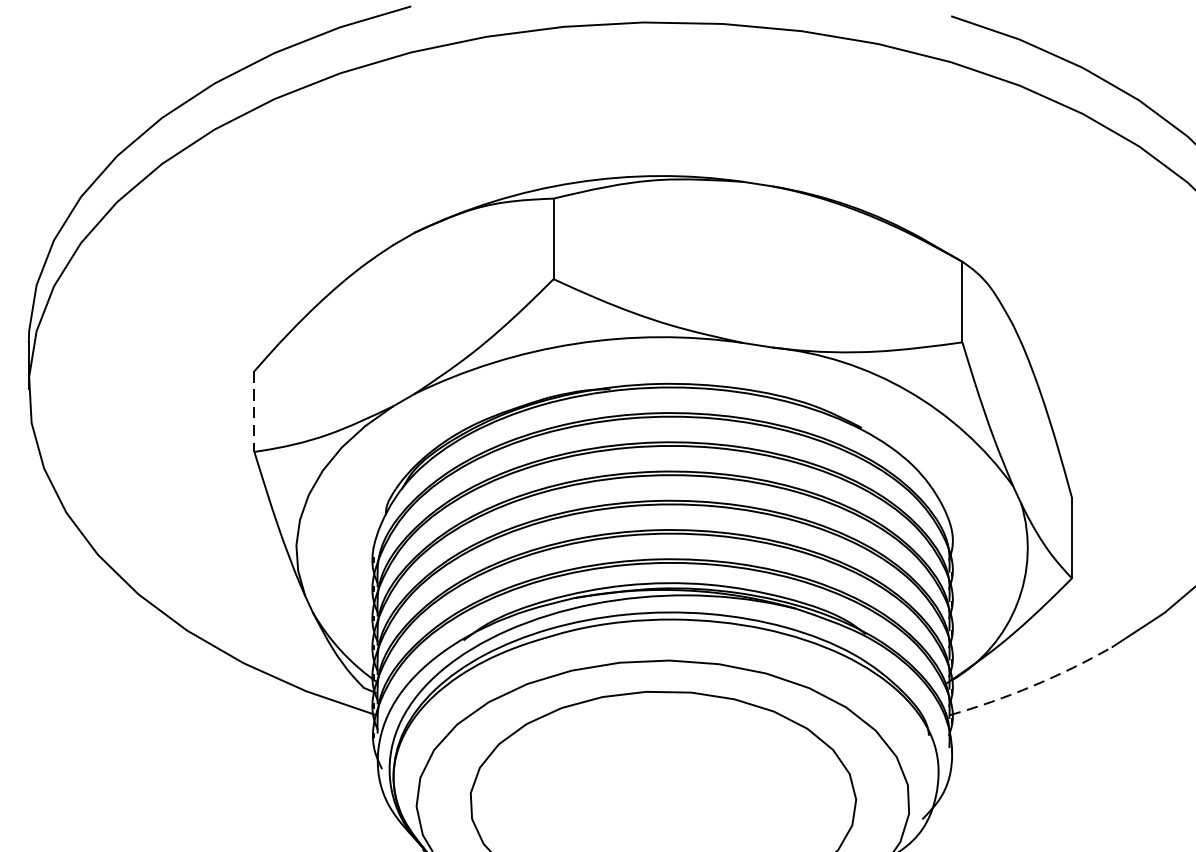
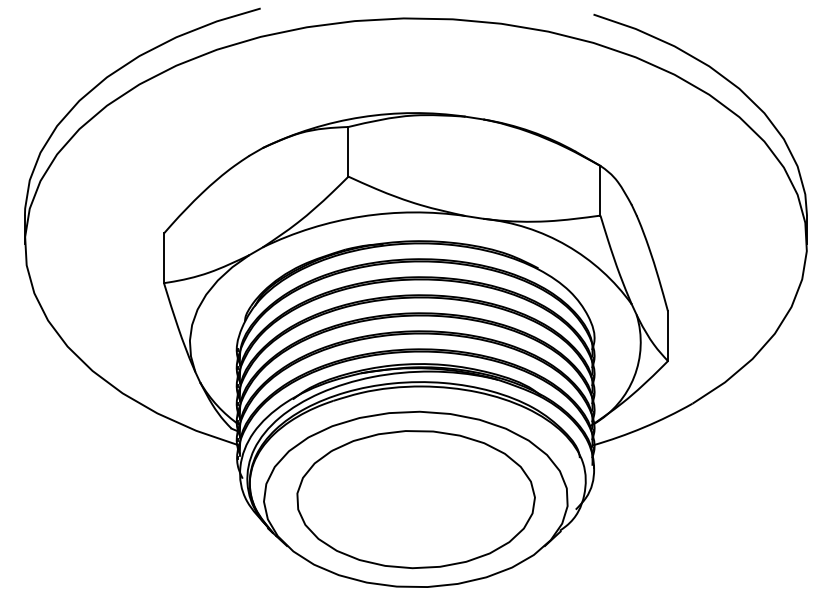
line: (255, 411) -> (164, 258), dashed -> solid
arc: (1032, 686) -> (643, 427), dashed -> solid

